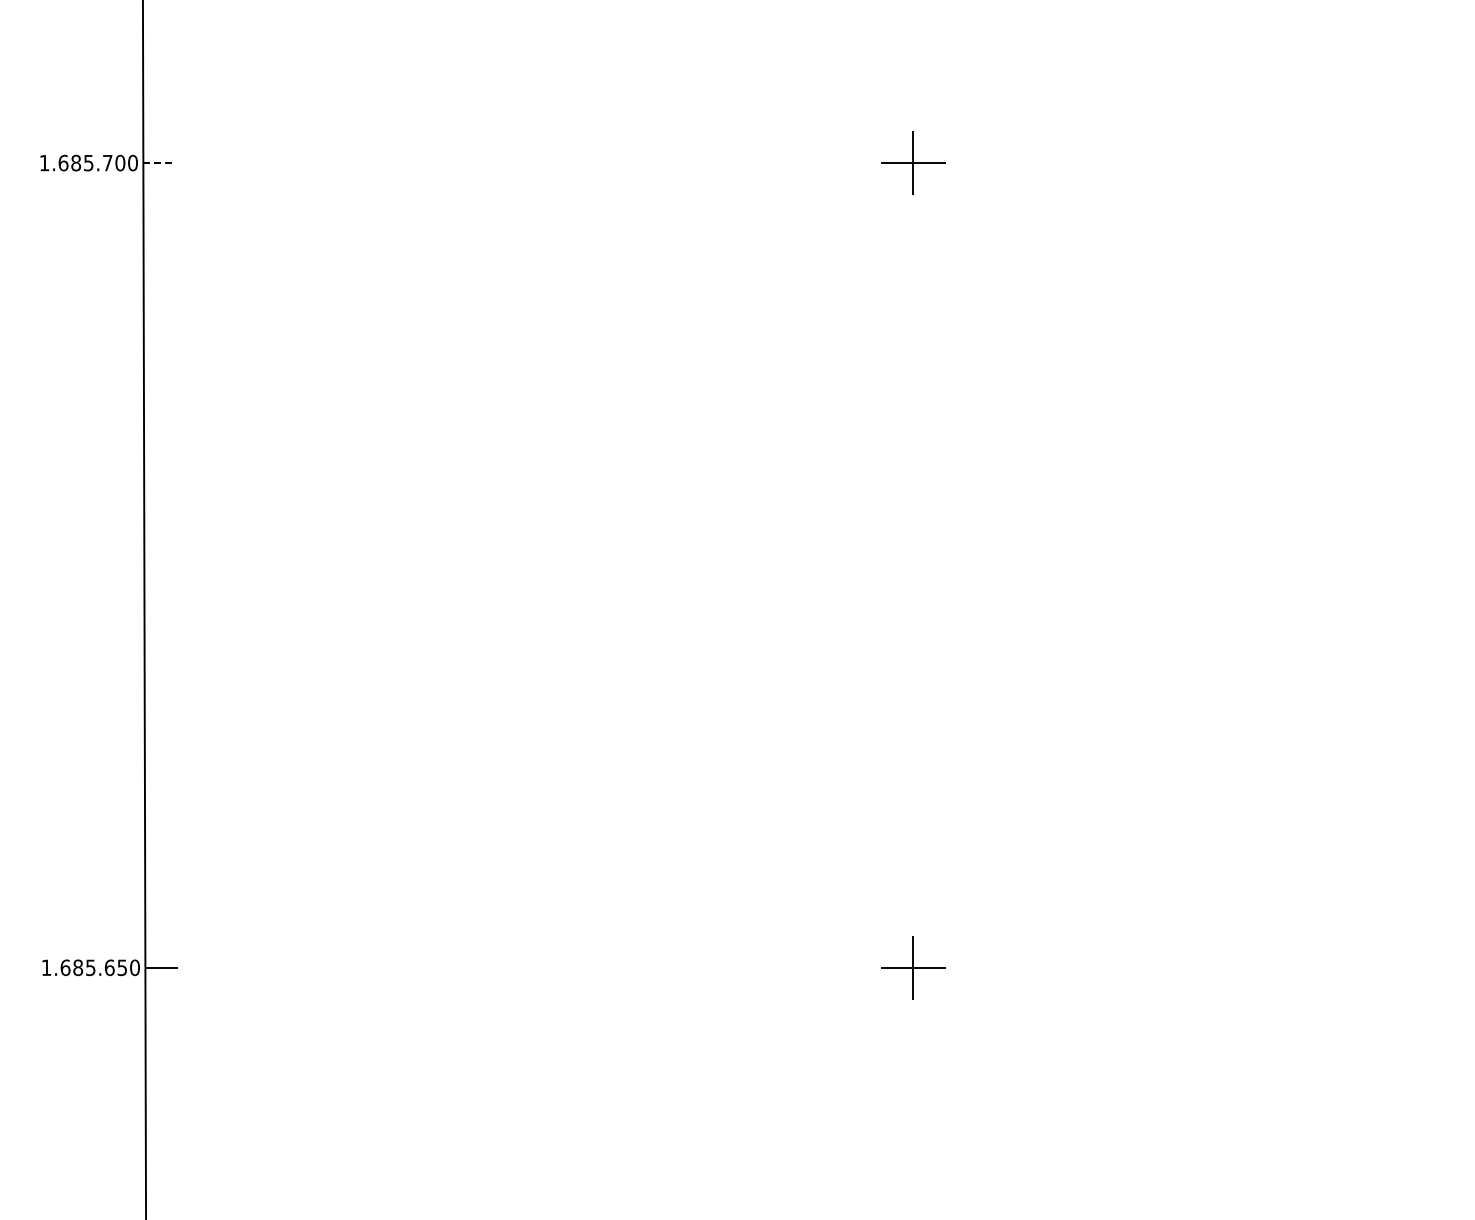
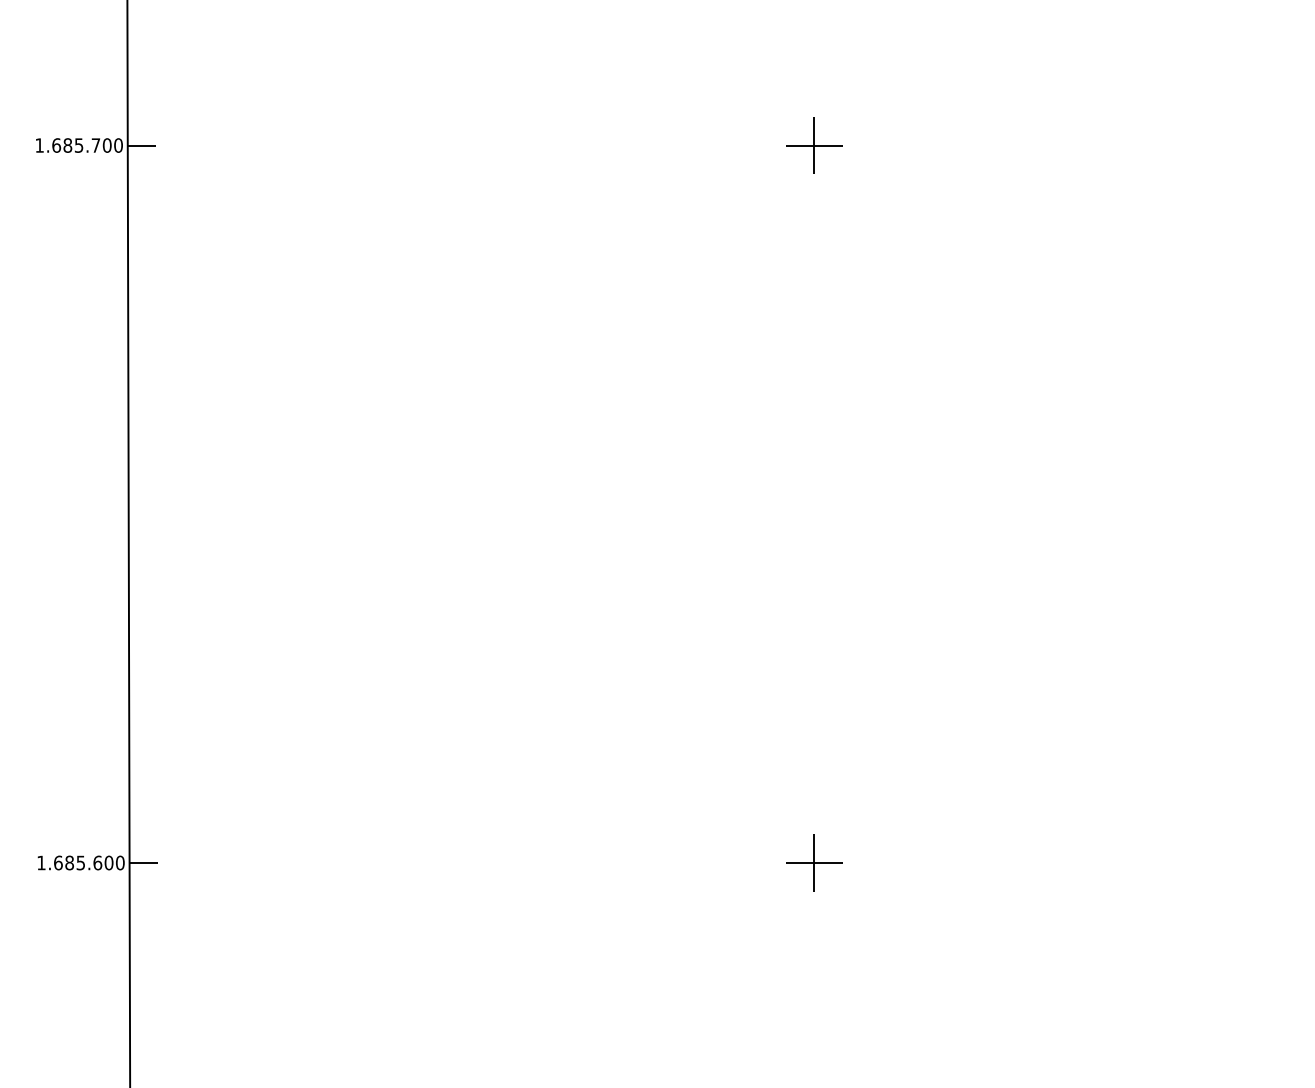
line: (159, 163) -> (142, 145), dashed -> solid
text: (122, 967) -> (109, 862), 1.685.650 -> 1.685.600

